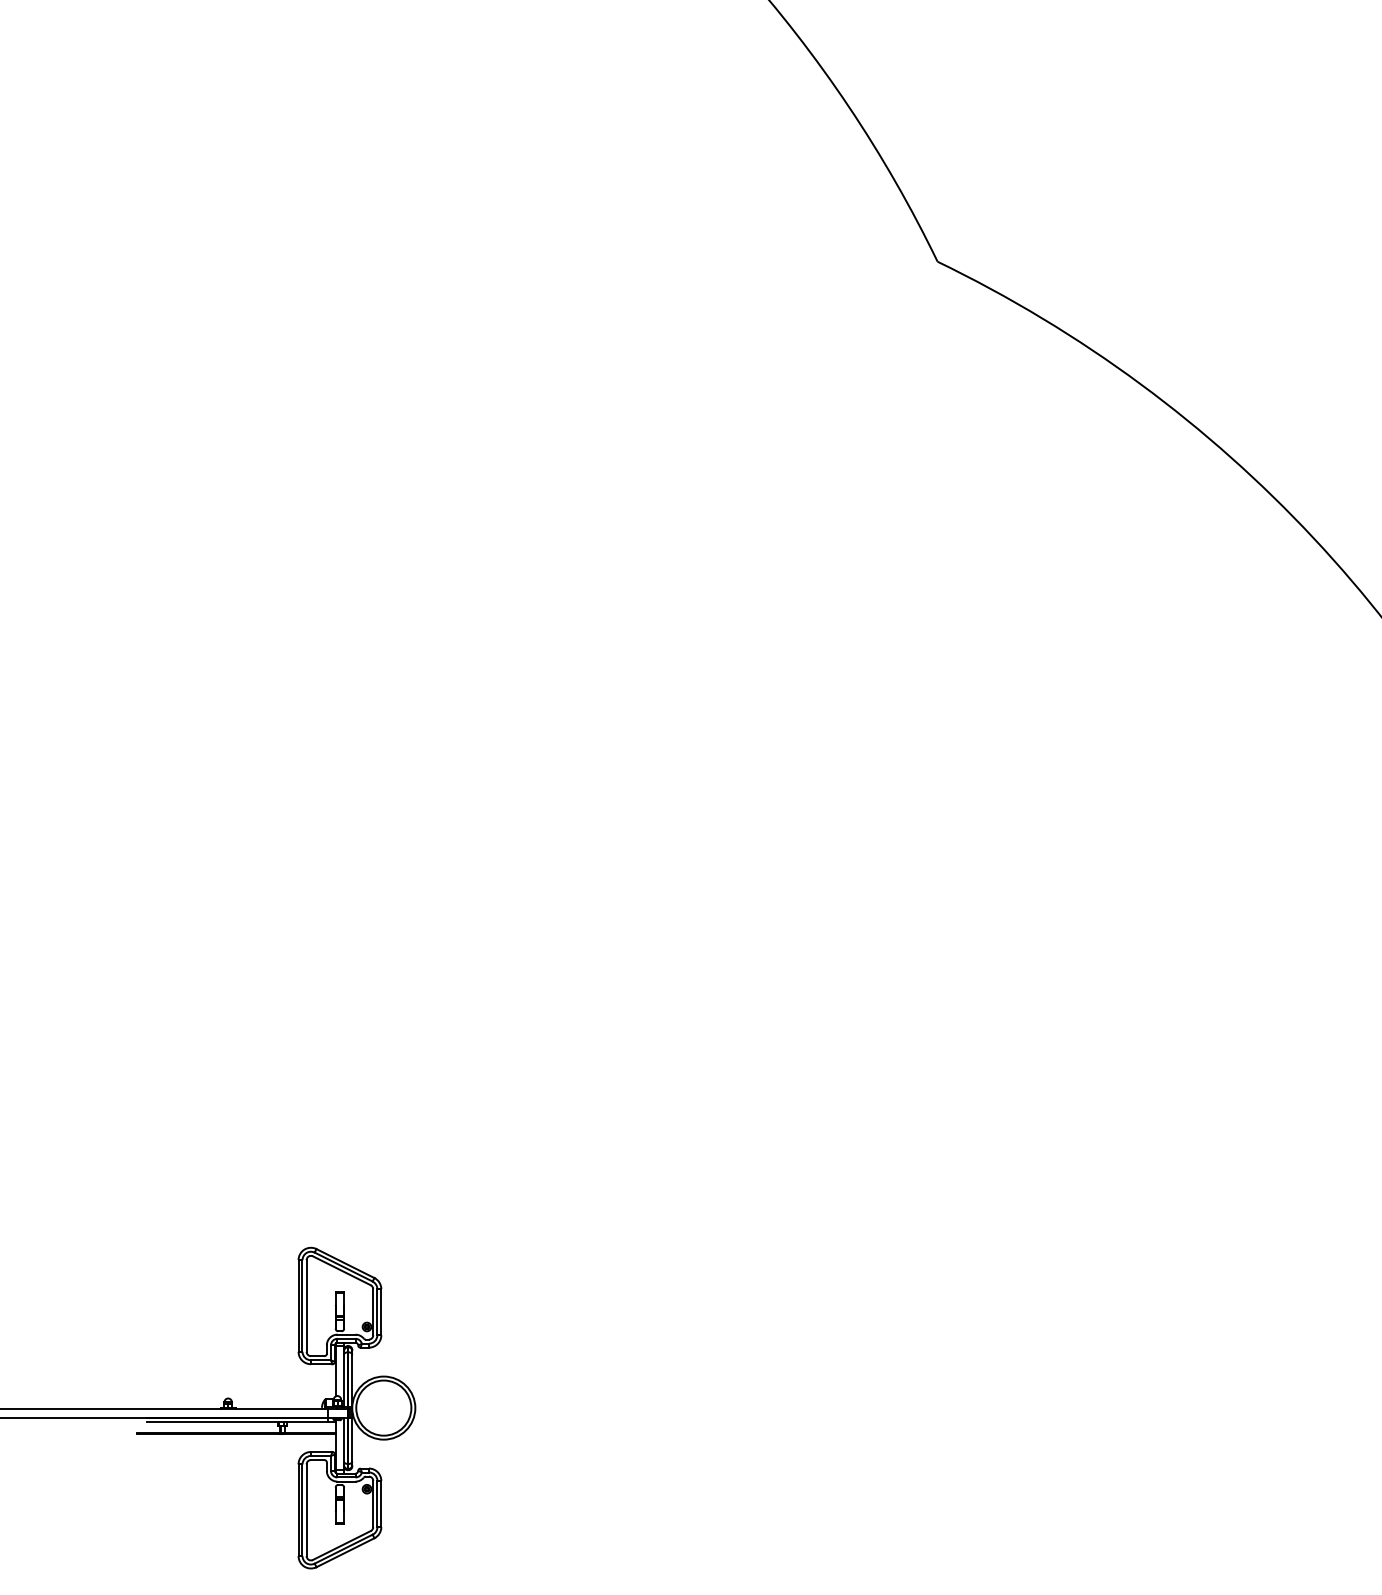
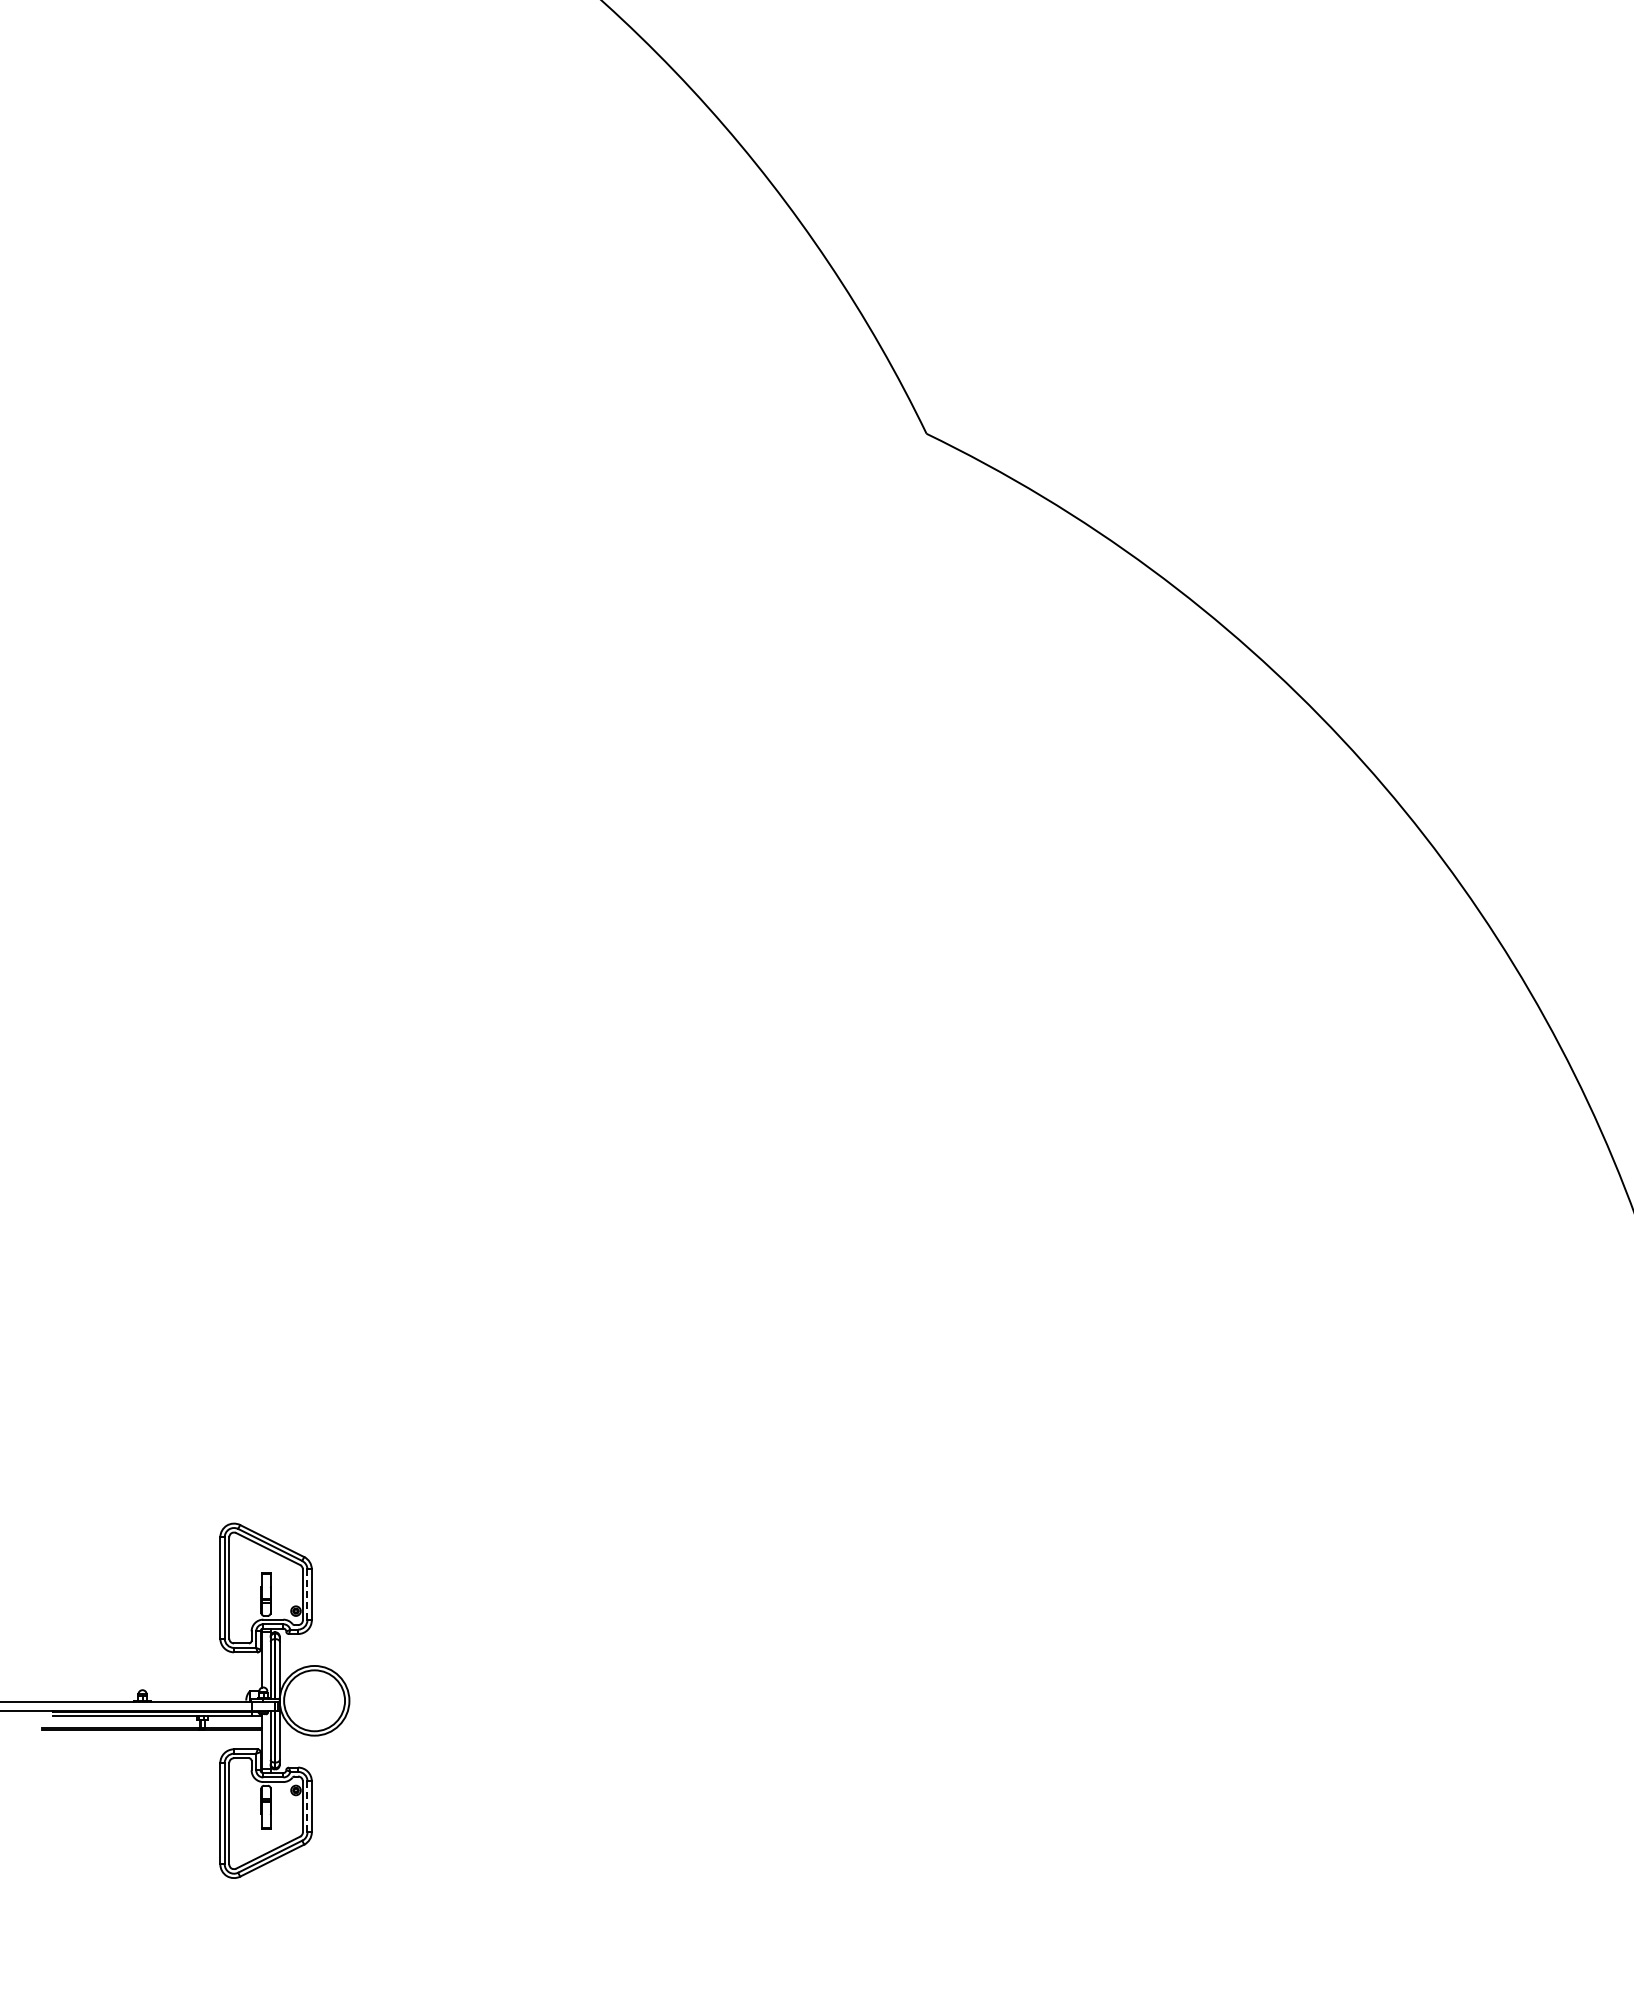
line: (377, 1312) -> (307, 1595), solid -> dashed
line: (377, 1503) -> (307, 1806), solid -> dashed

